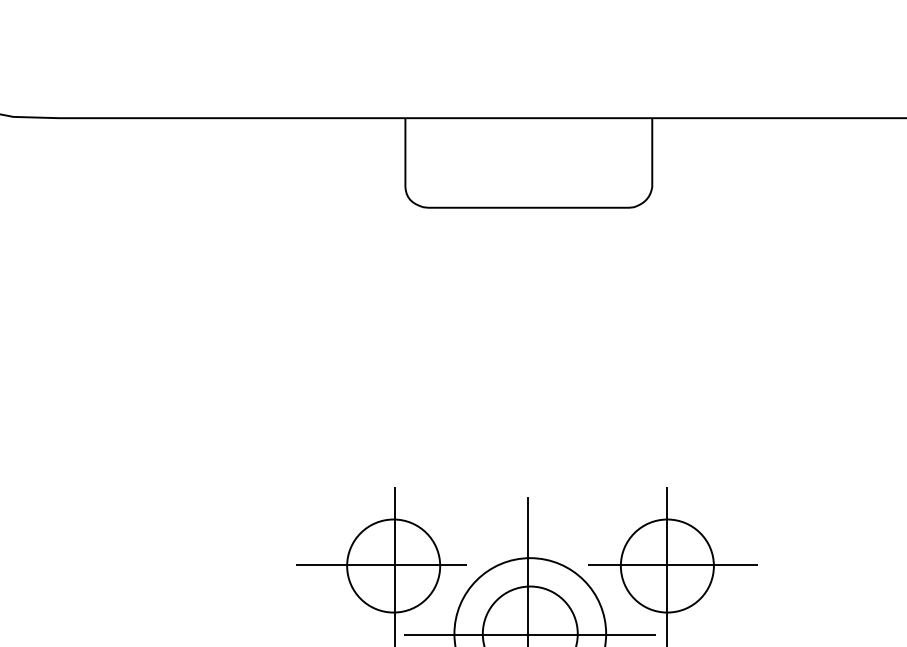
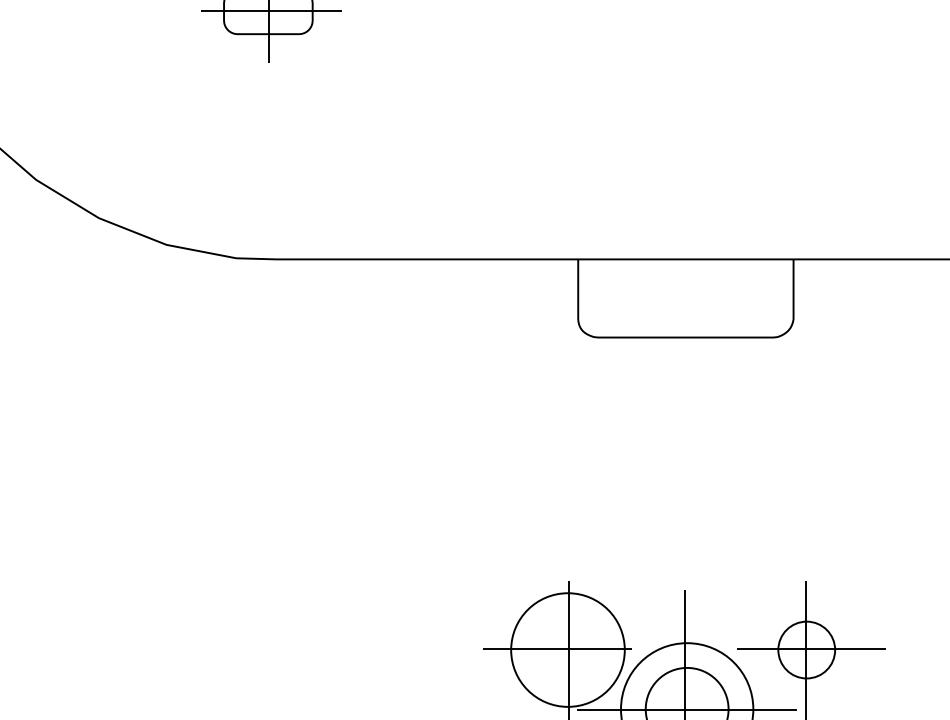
circle: (393, 565) -> (567, 649), size x1.4
circle: (667, 565) -> (806, 649), size x0.7

